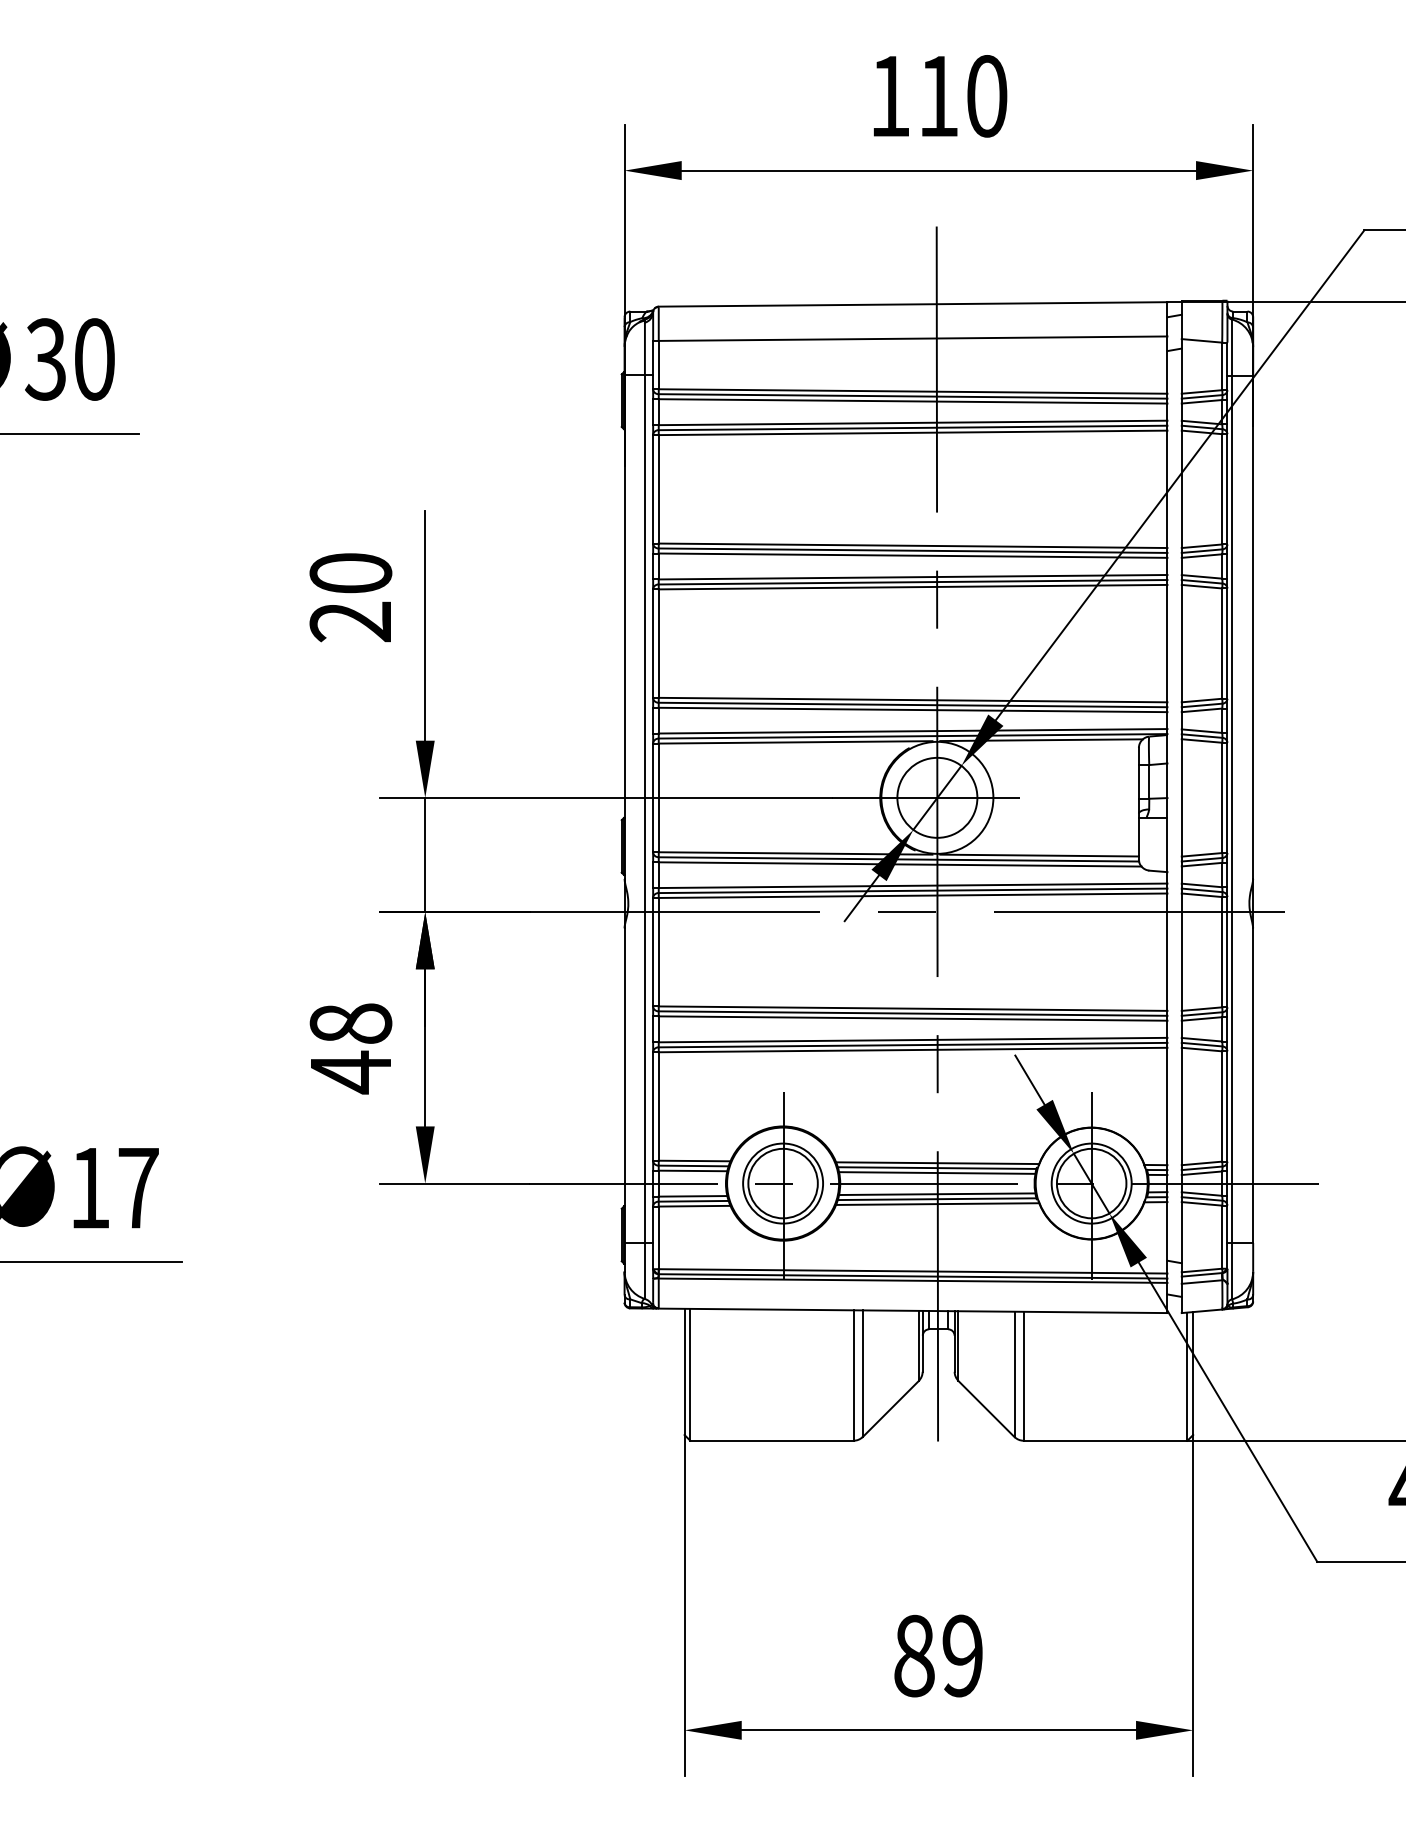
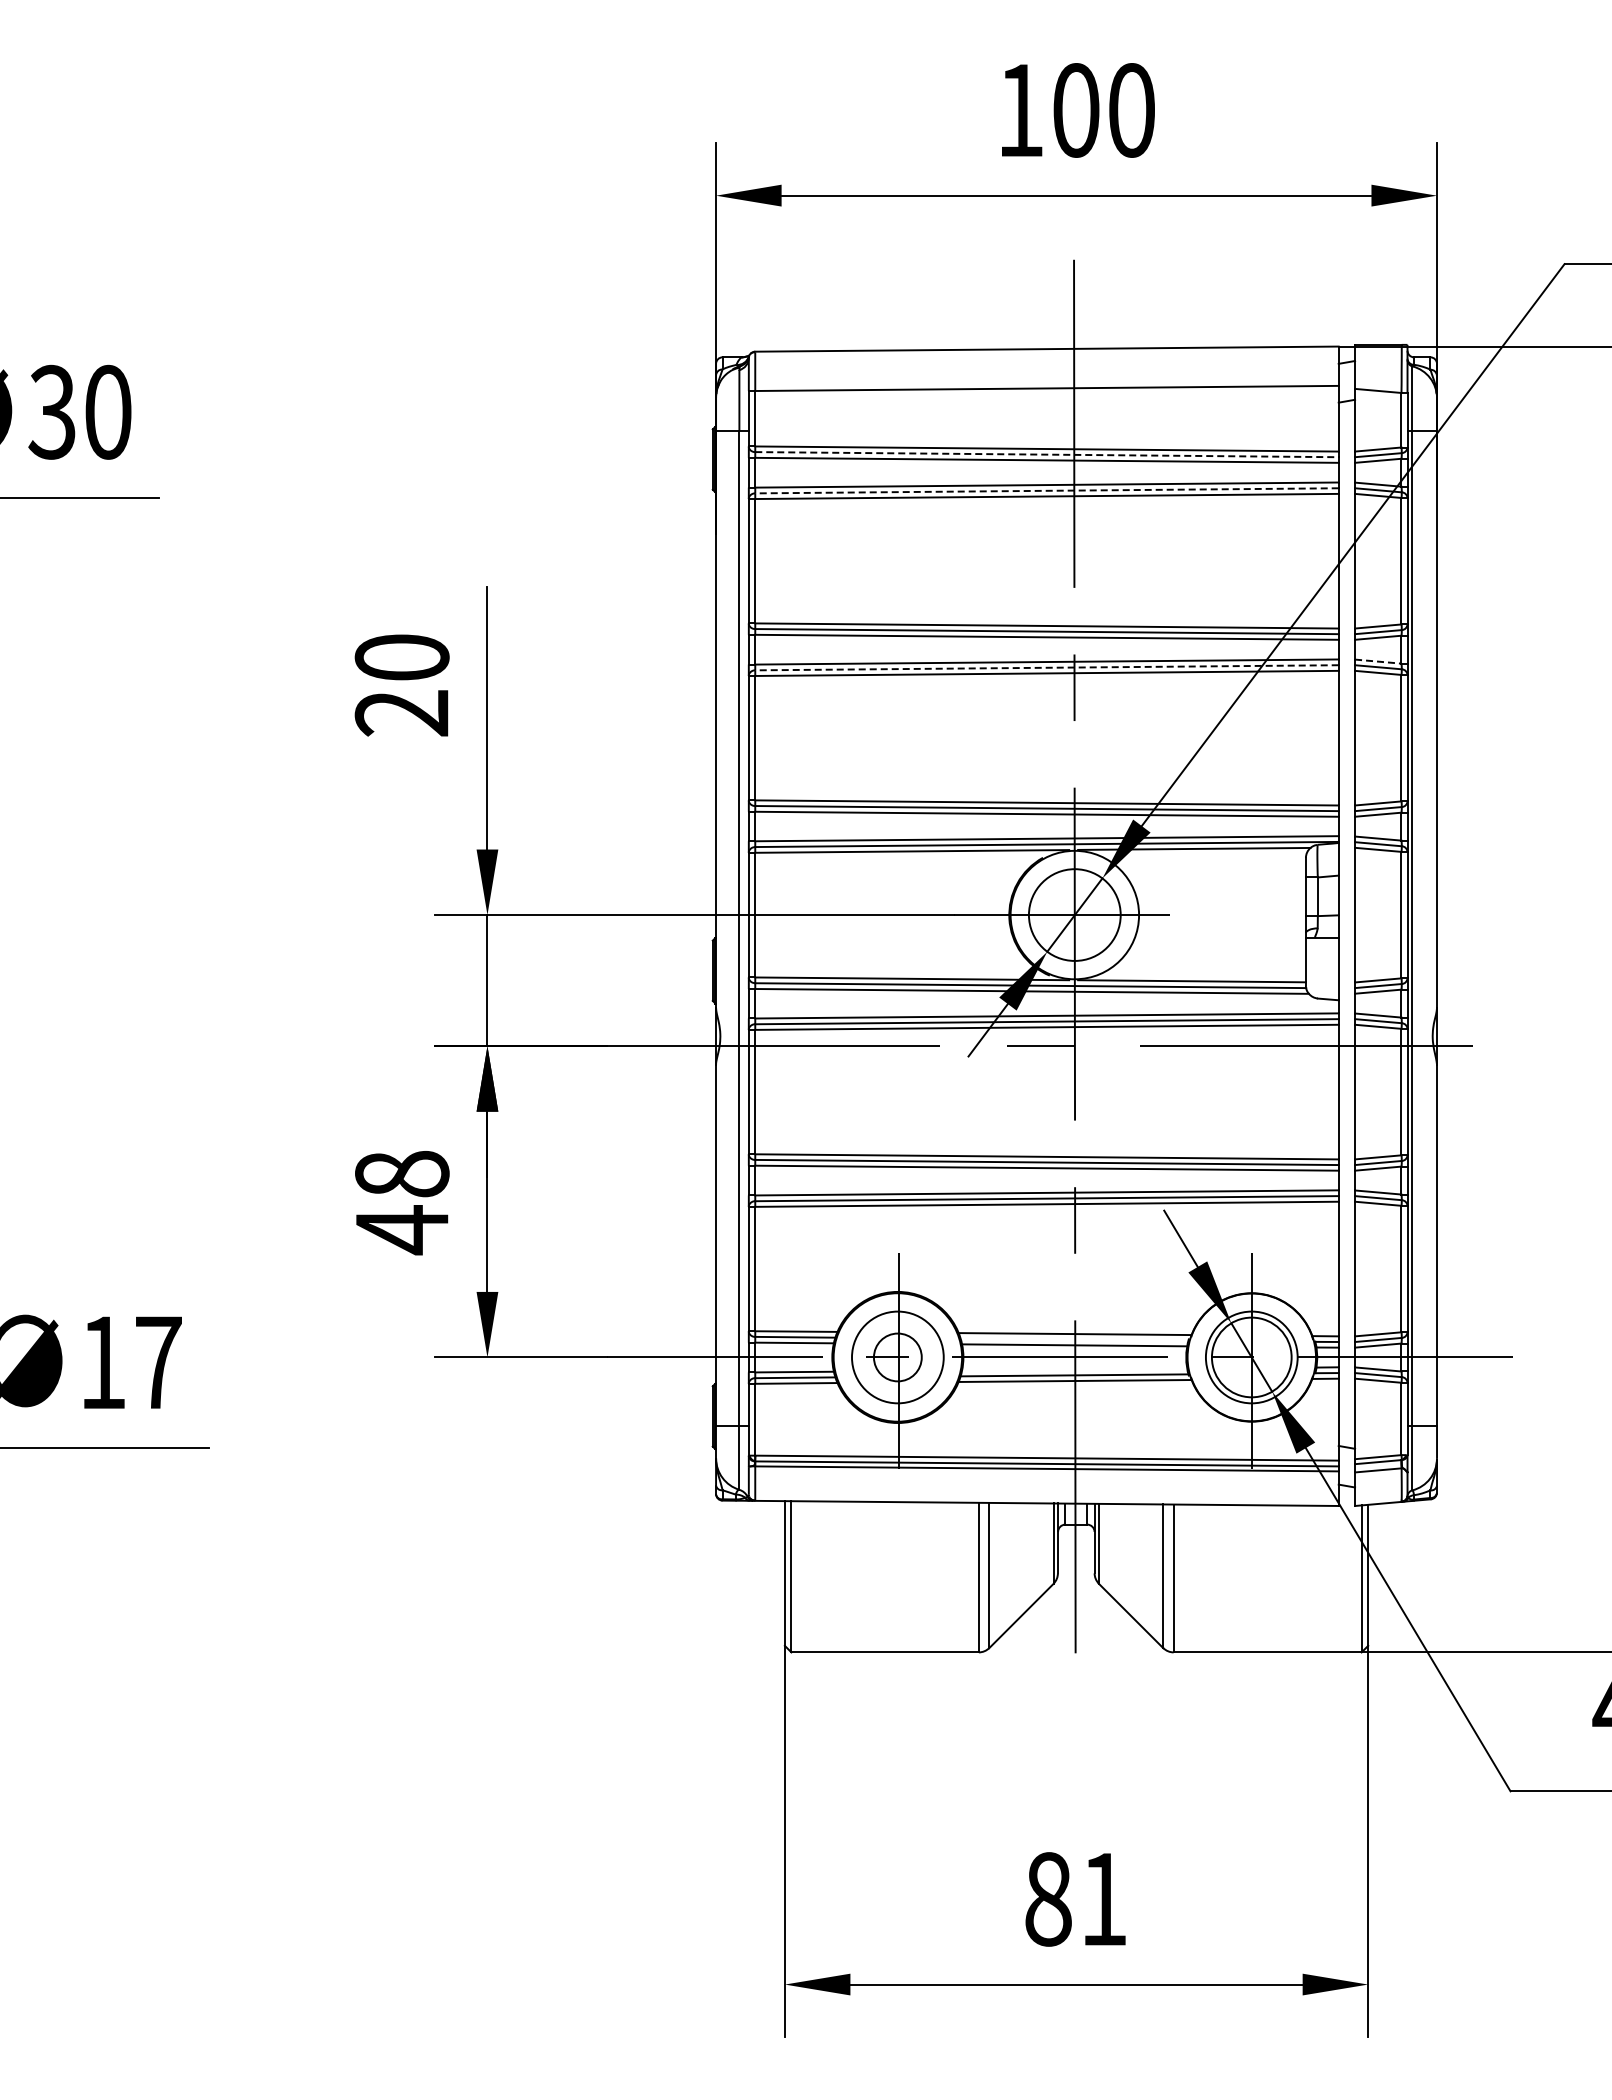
text: (938, 96) -> (1076, 110), 110 -> 100
line: (912, 396) -> (1046, 454), solid -> dashed
line: (912, 427) -> (1046, 490), solid -> dashed
line: (1202, 576) -> (1378, 661), solid -> dashed
line: (912, 581) -> (1046, 667), solid -> dashed
line: (937, 1167) -> (1074, 1339), removed
circle: (782, 1183) -> (897, 1357), size x0.6
line: (937, 1194) -> (1074, 1369), removed
text: (962, 1655) -> (1103, 1898), 89 -> 81

